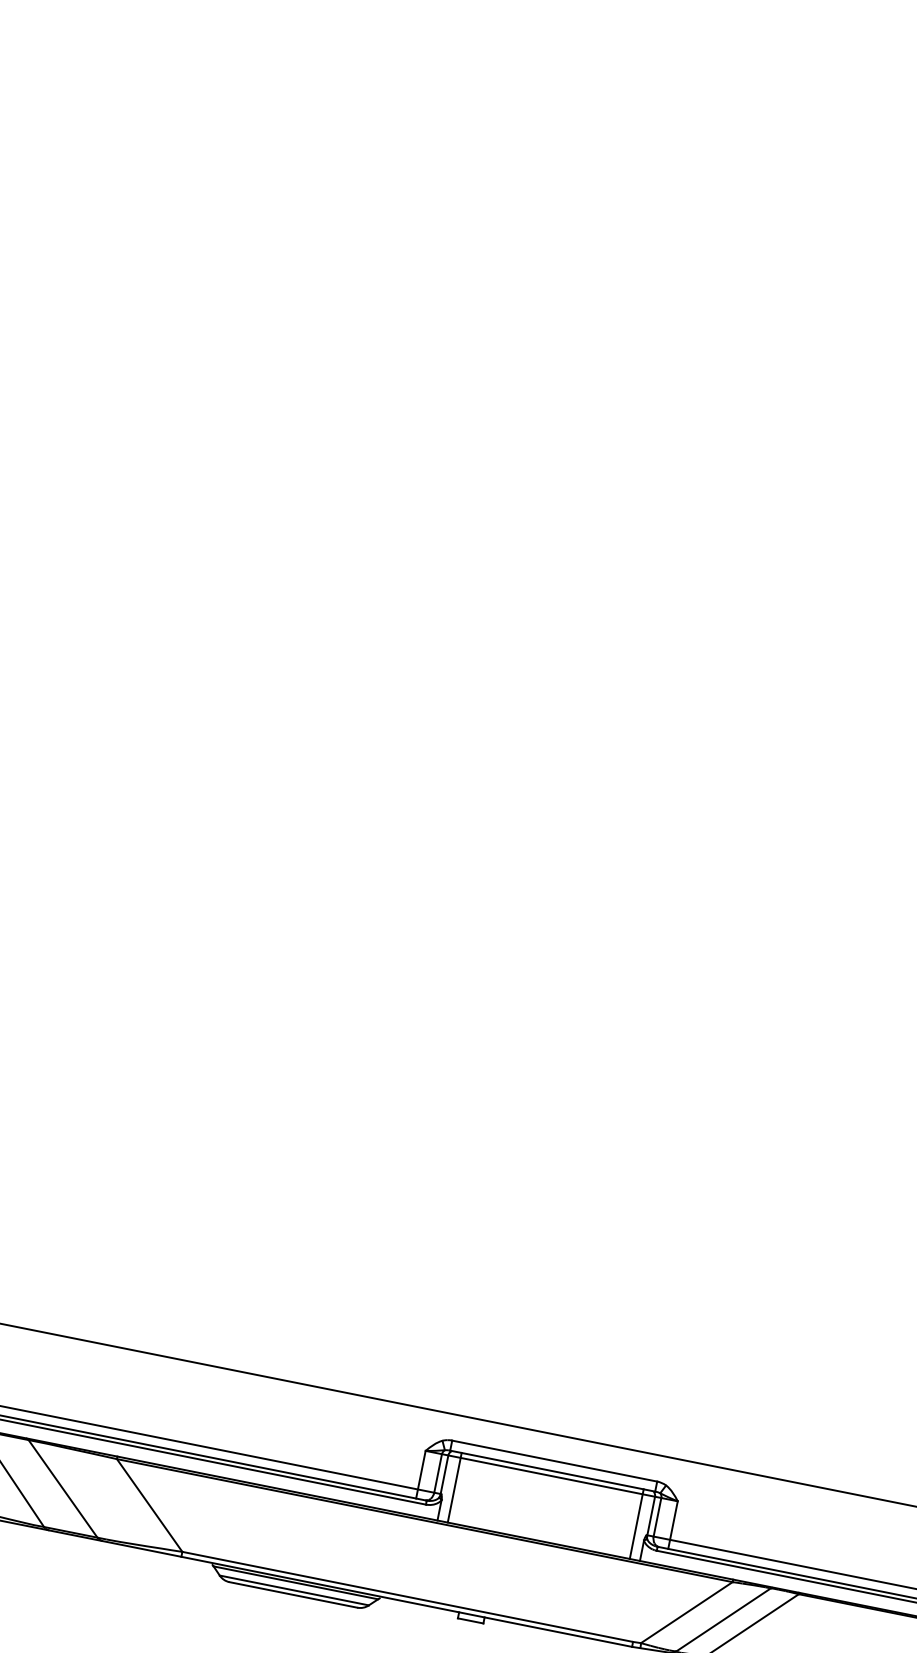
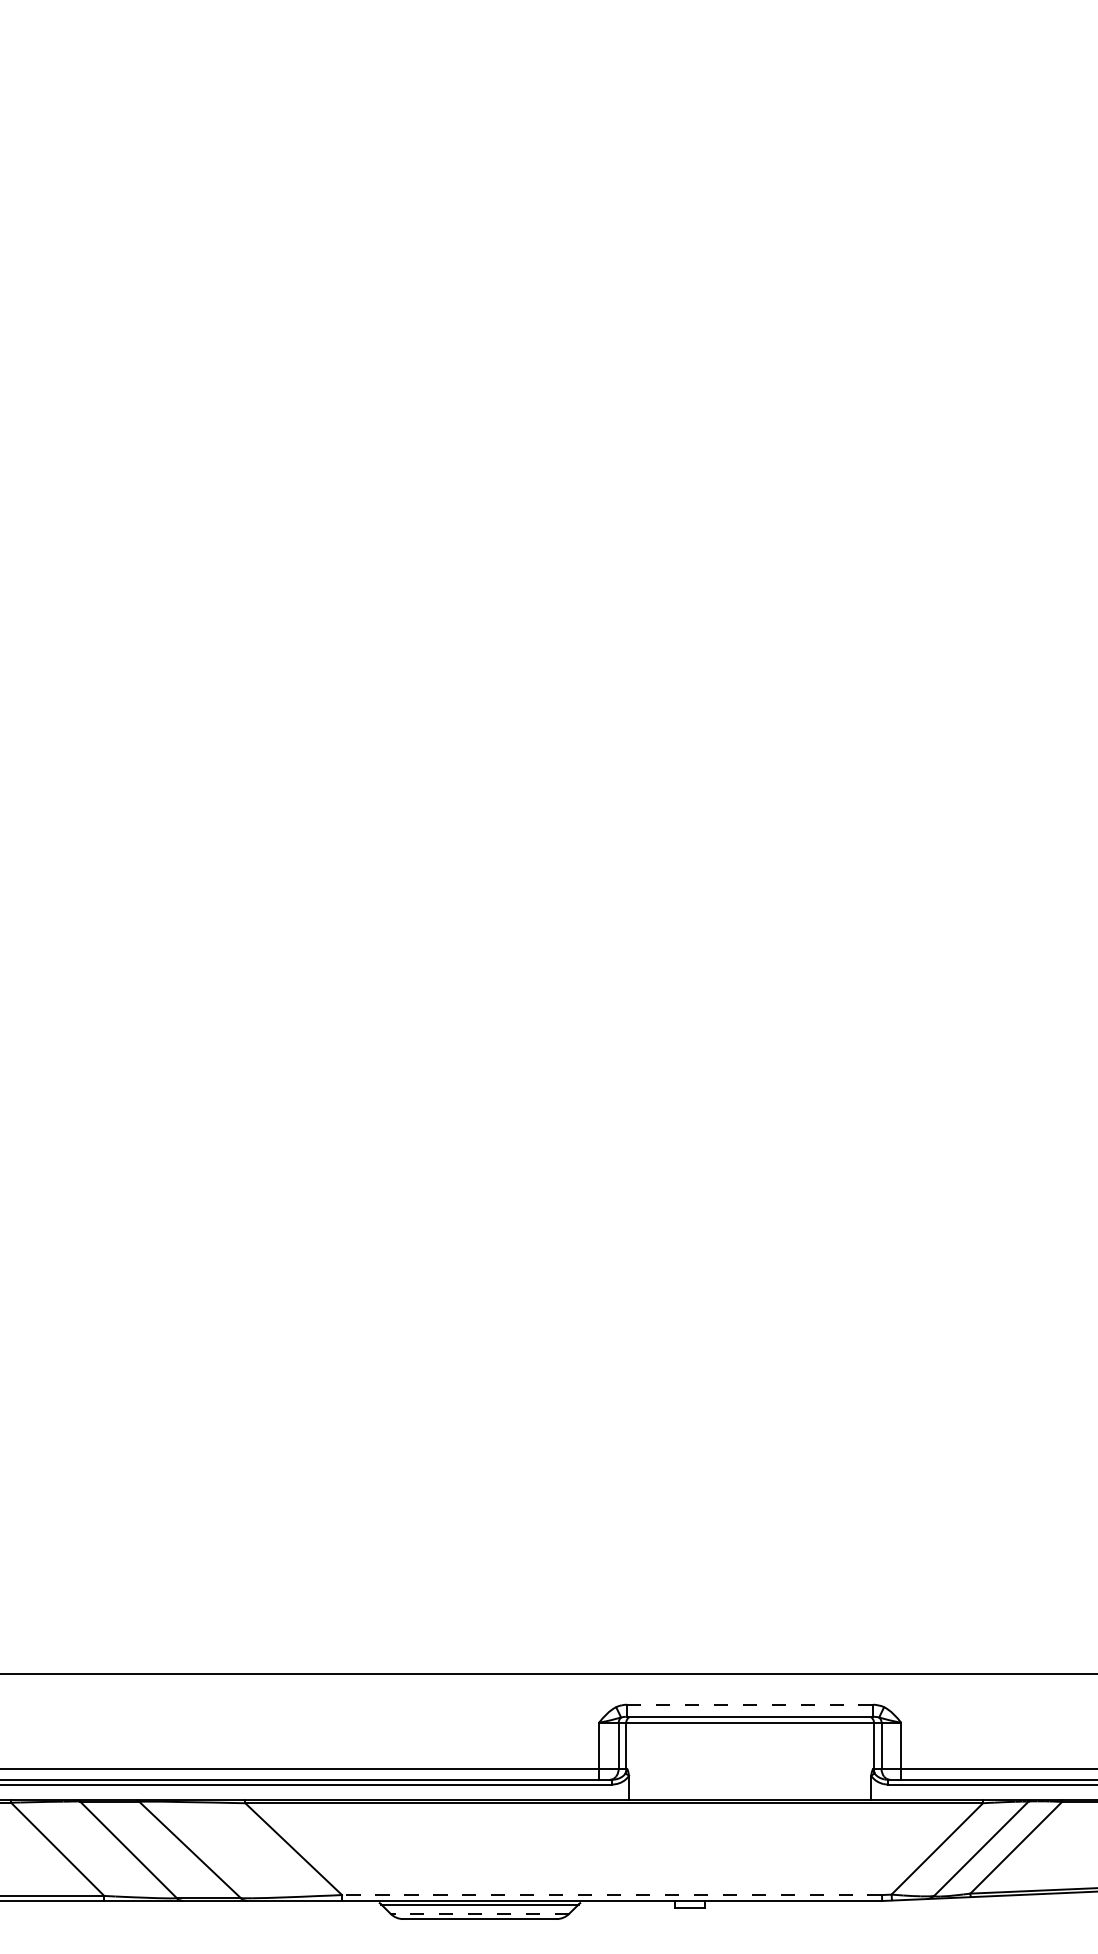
line: (555, 1460) -> (750, 1704), solid -> dashed
line: (455, 1487) -> (641, 1758), removed
line: (637, 1524) -> (859, 1758), removed
line: (294, 1590) -> (479, 1913), solid -> dashed
line: (408, 1597) -> (612, 1895), solid -> dashed

